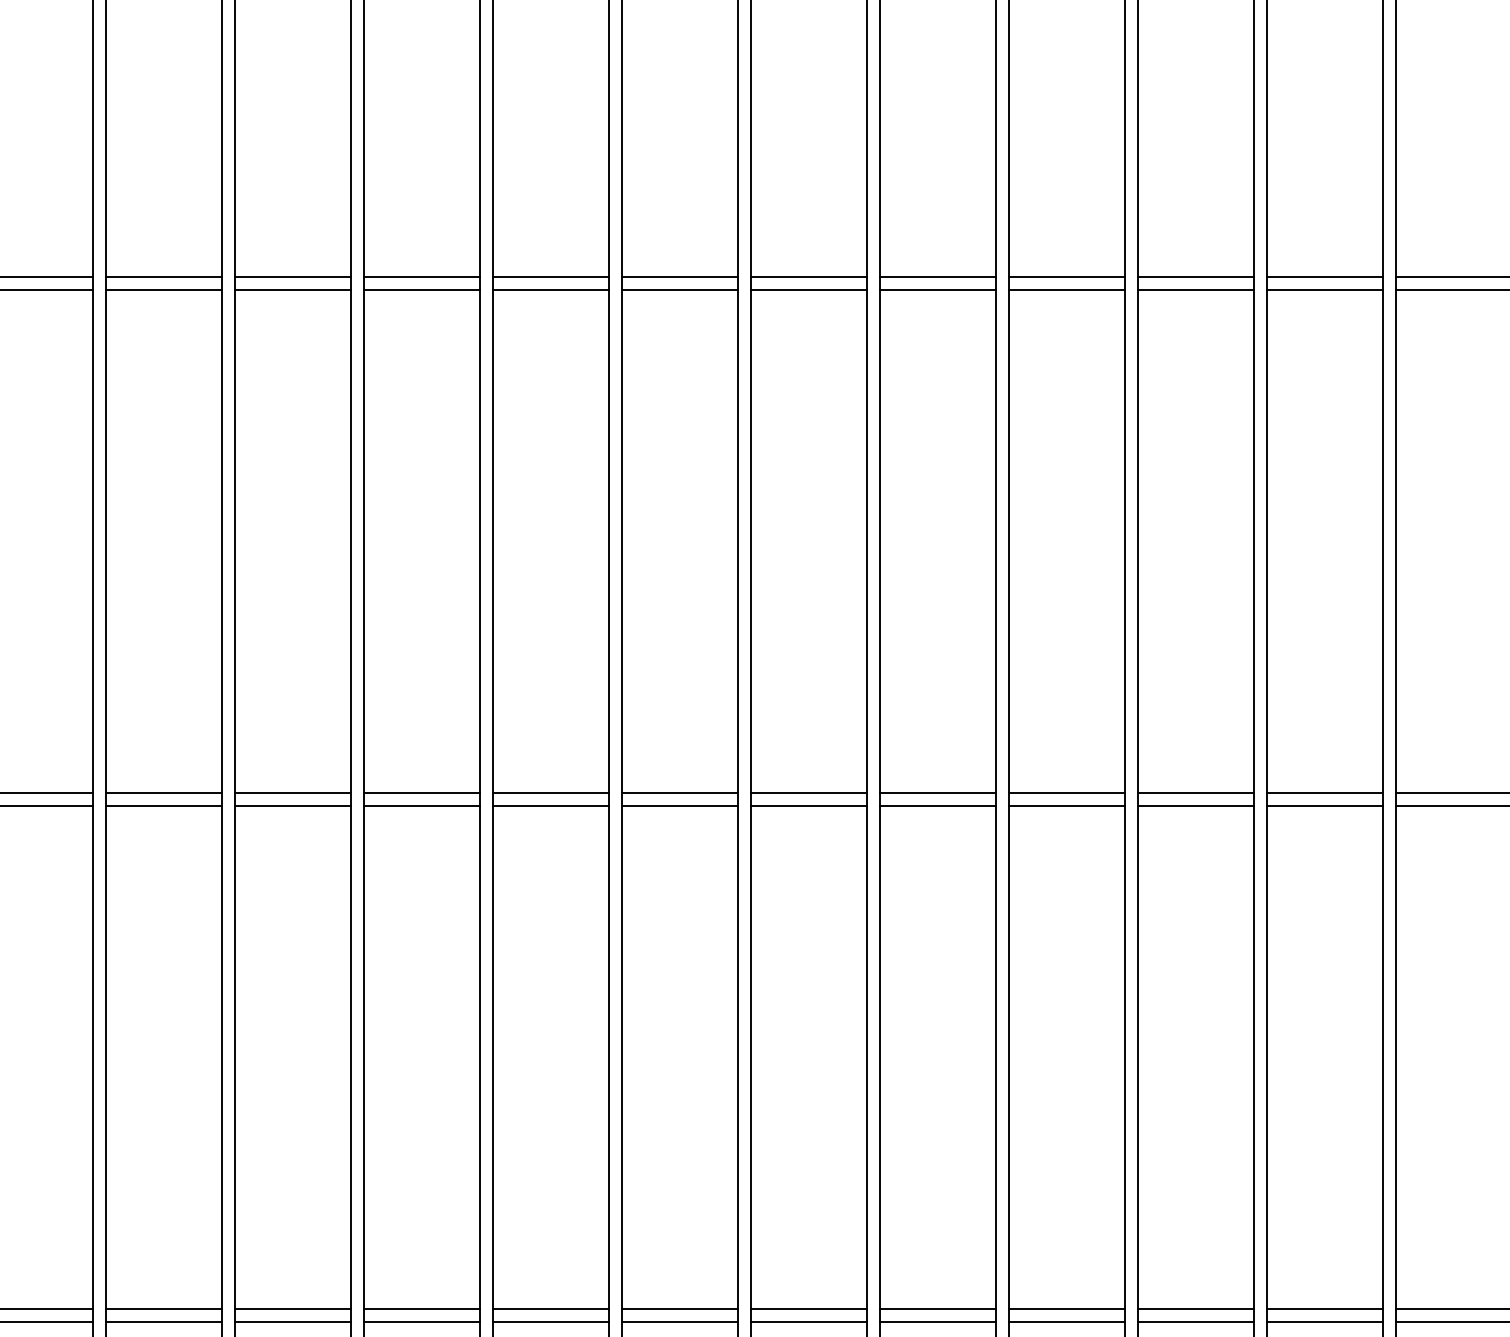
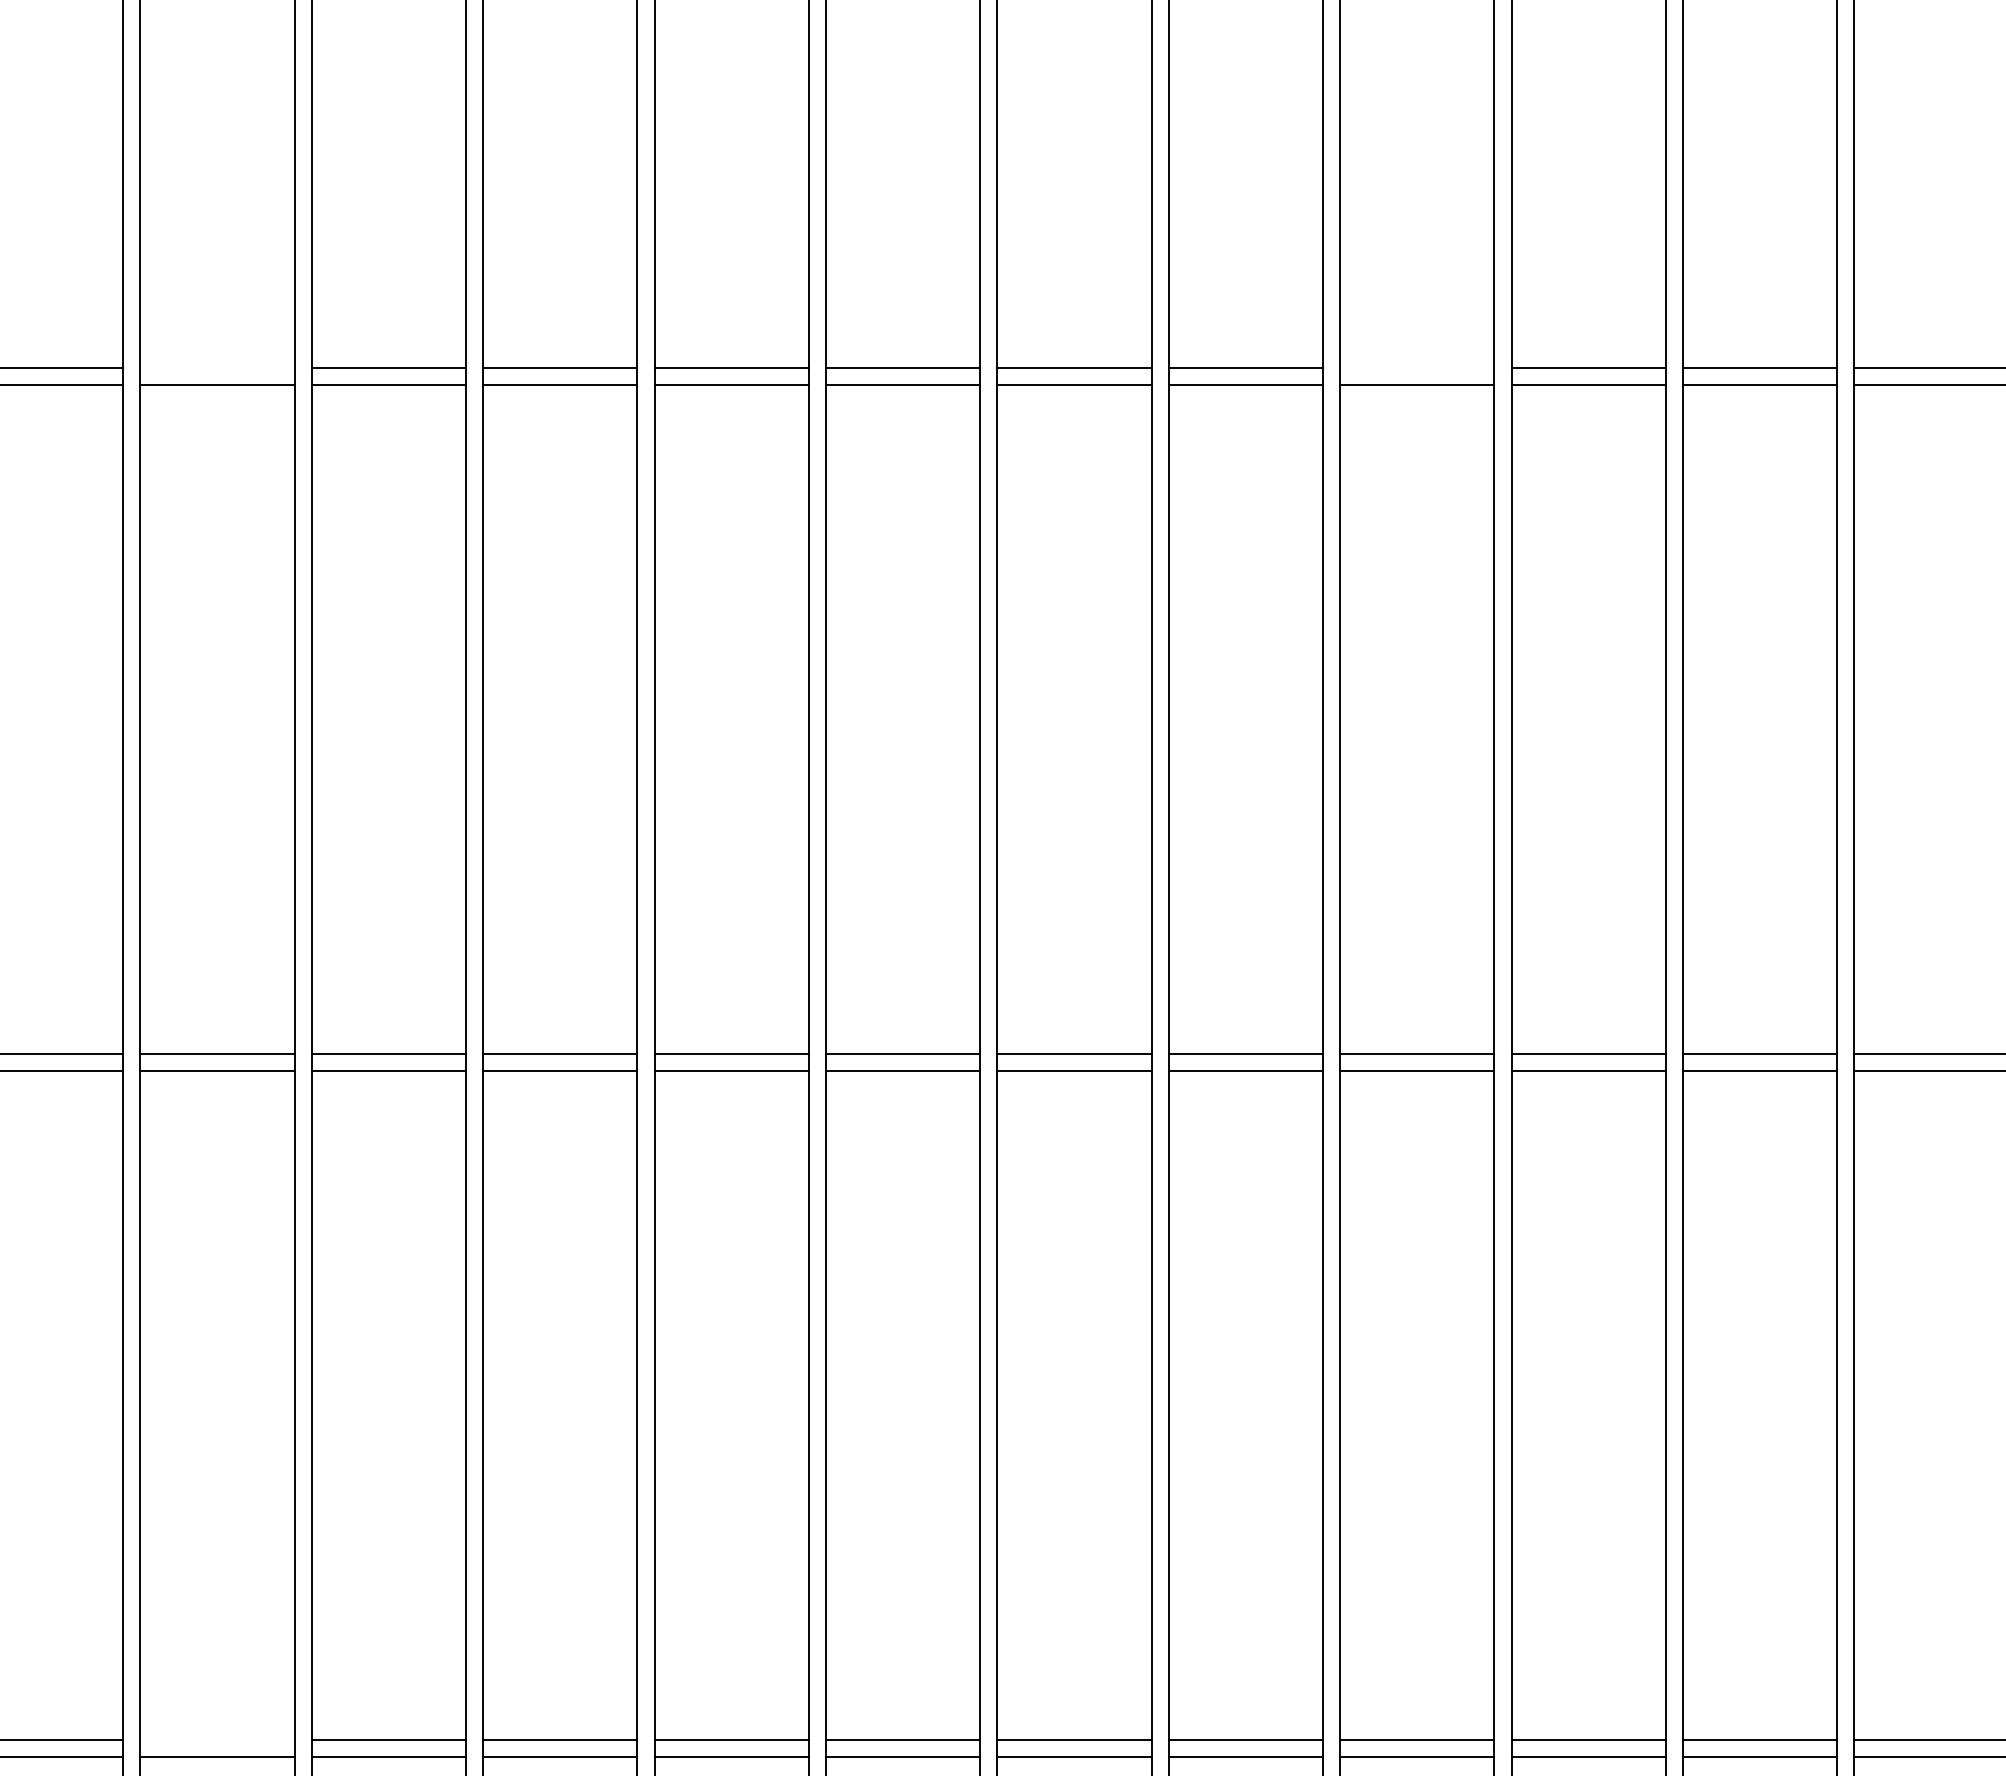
line: (163, 277) -> (217, 368), removed
line: (1066, 277) -> (1417, 368), removed
line: (163, 1309) -> (217, 1739), removed

